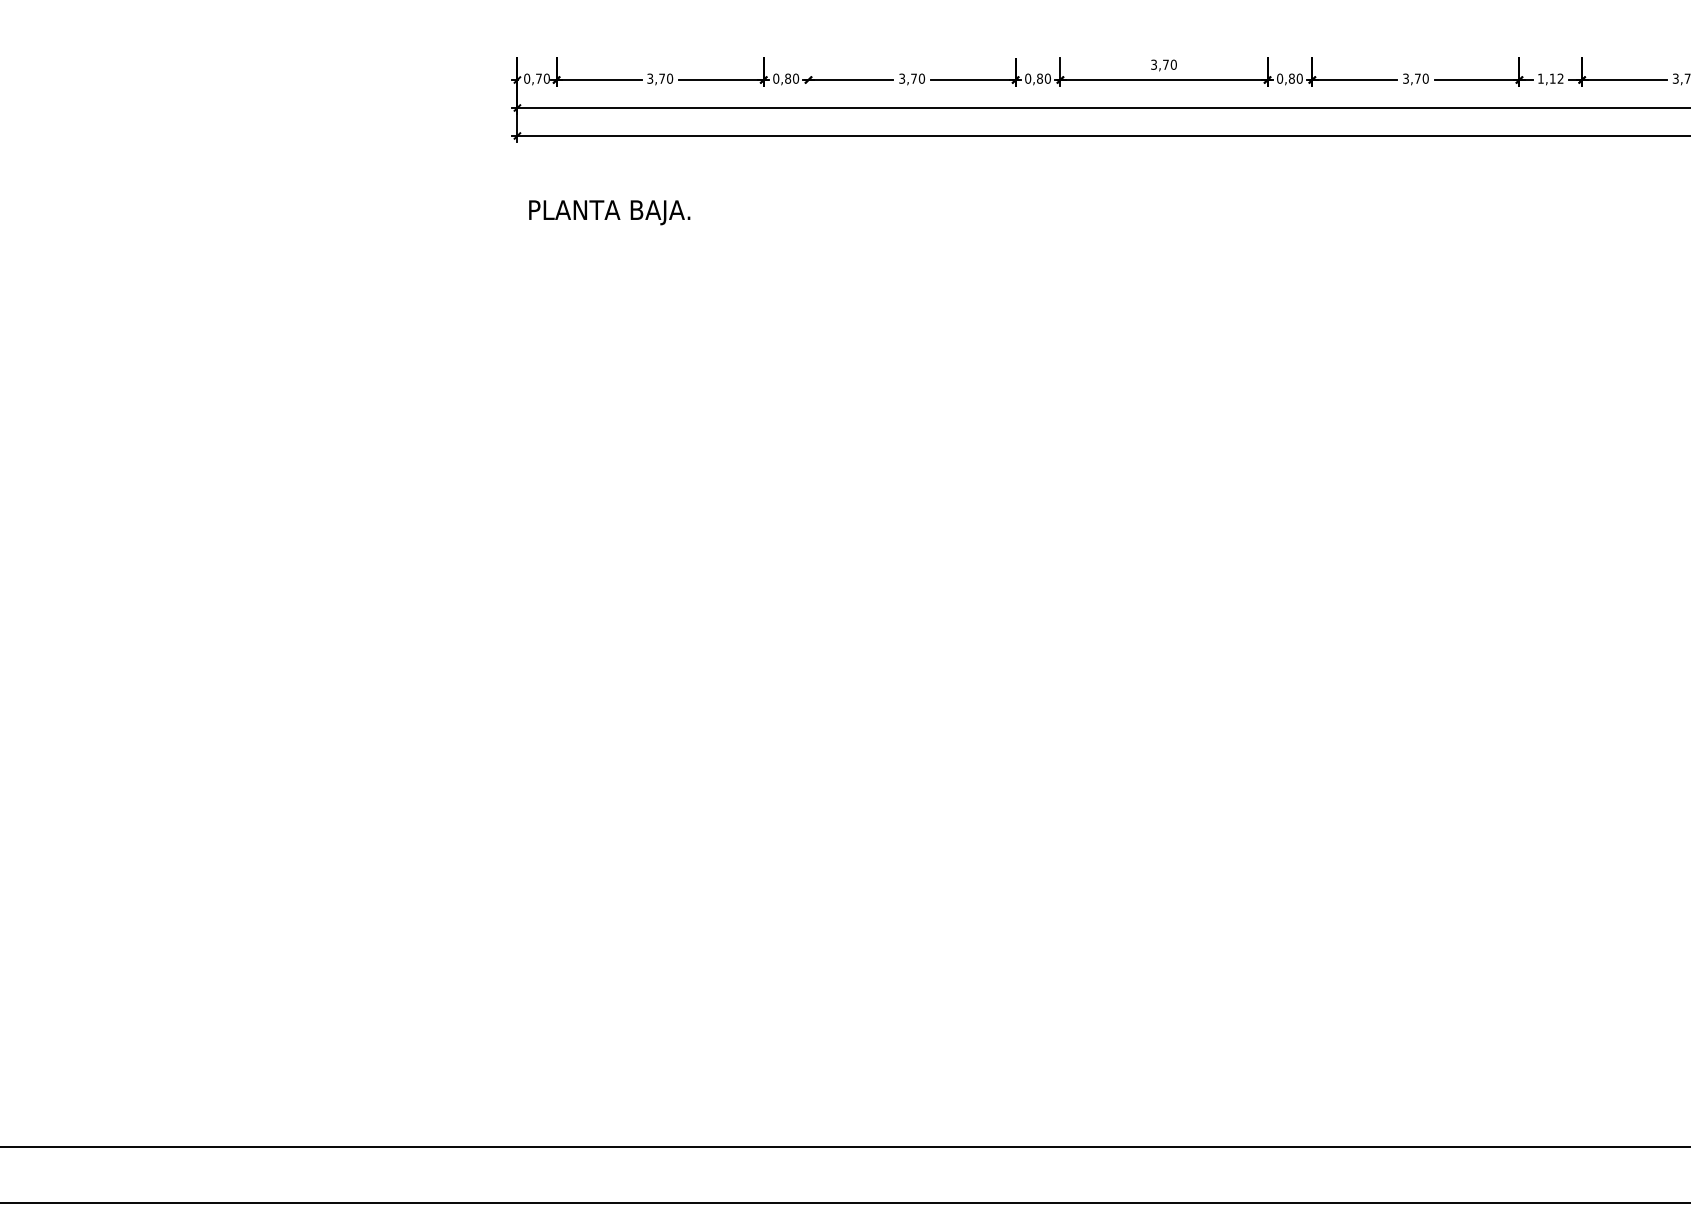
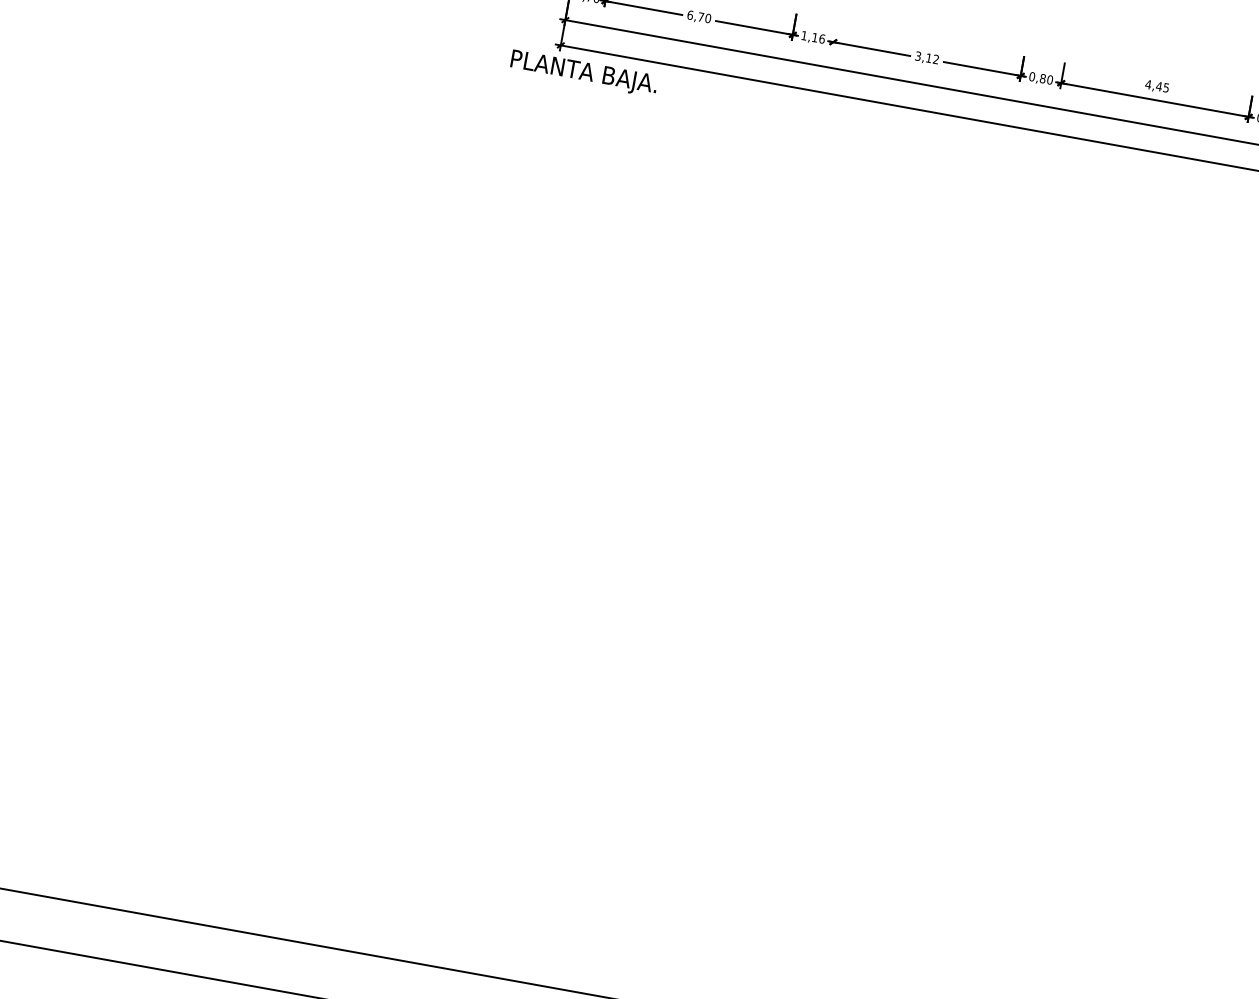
text: (1163, 64) -> (1157, 85), 3,70 -> 4,45
text: (650, 78) -> (690, 15), 3,70 -> 6,70
text: (786, 78) -> (813, 37), 0,80 -> 1,16
text: (918, 78) -> (933, 58), 3,70 -> 3,12
text: (609, 212) -> (583, 73), moved

